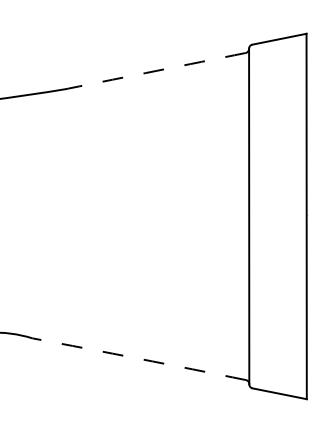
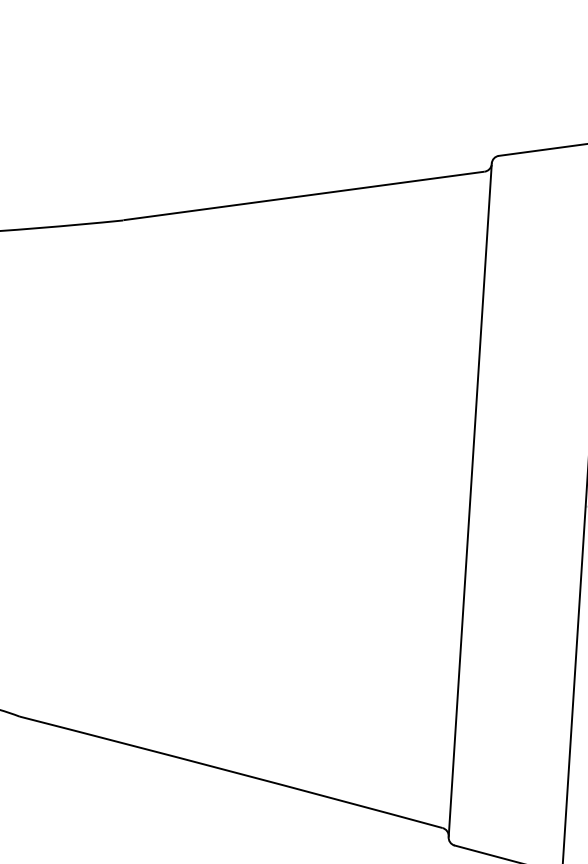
arc: (156, 70) -> (303, 195), dashed -> solid
arc: (139, 358) -> (231, 770), dashed -> solid

